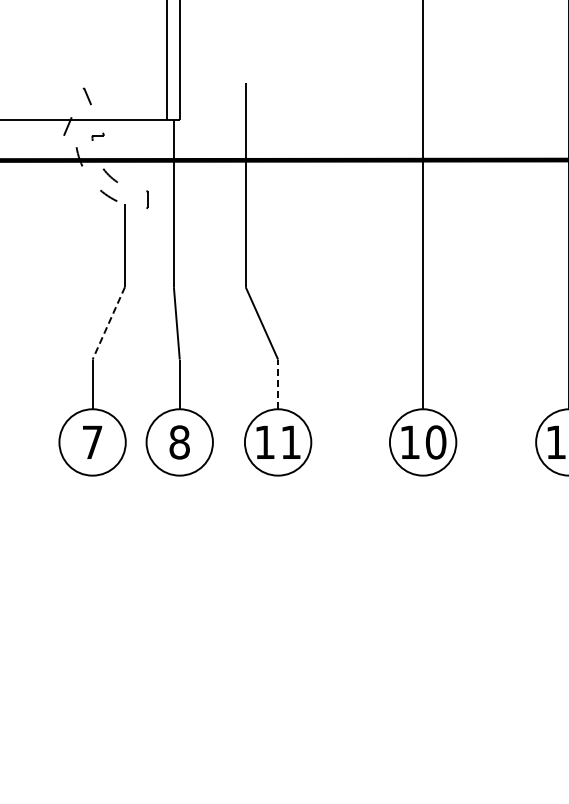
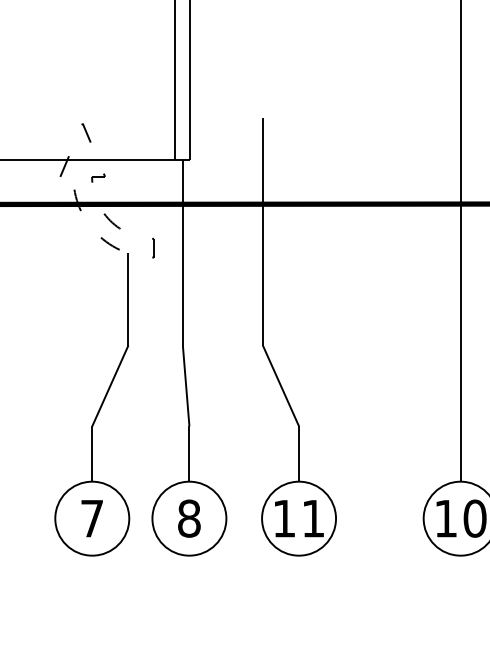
line: (108, 323) -> (109, 386), dashed -> solid
line: (278, 384) -> (299, 454), dashed -> solid

